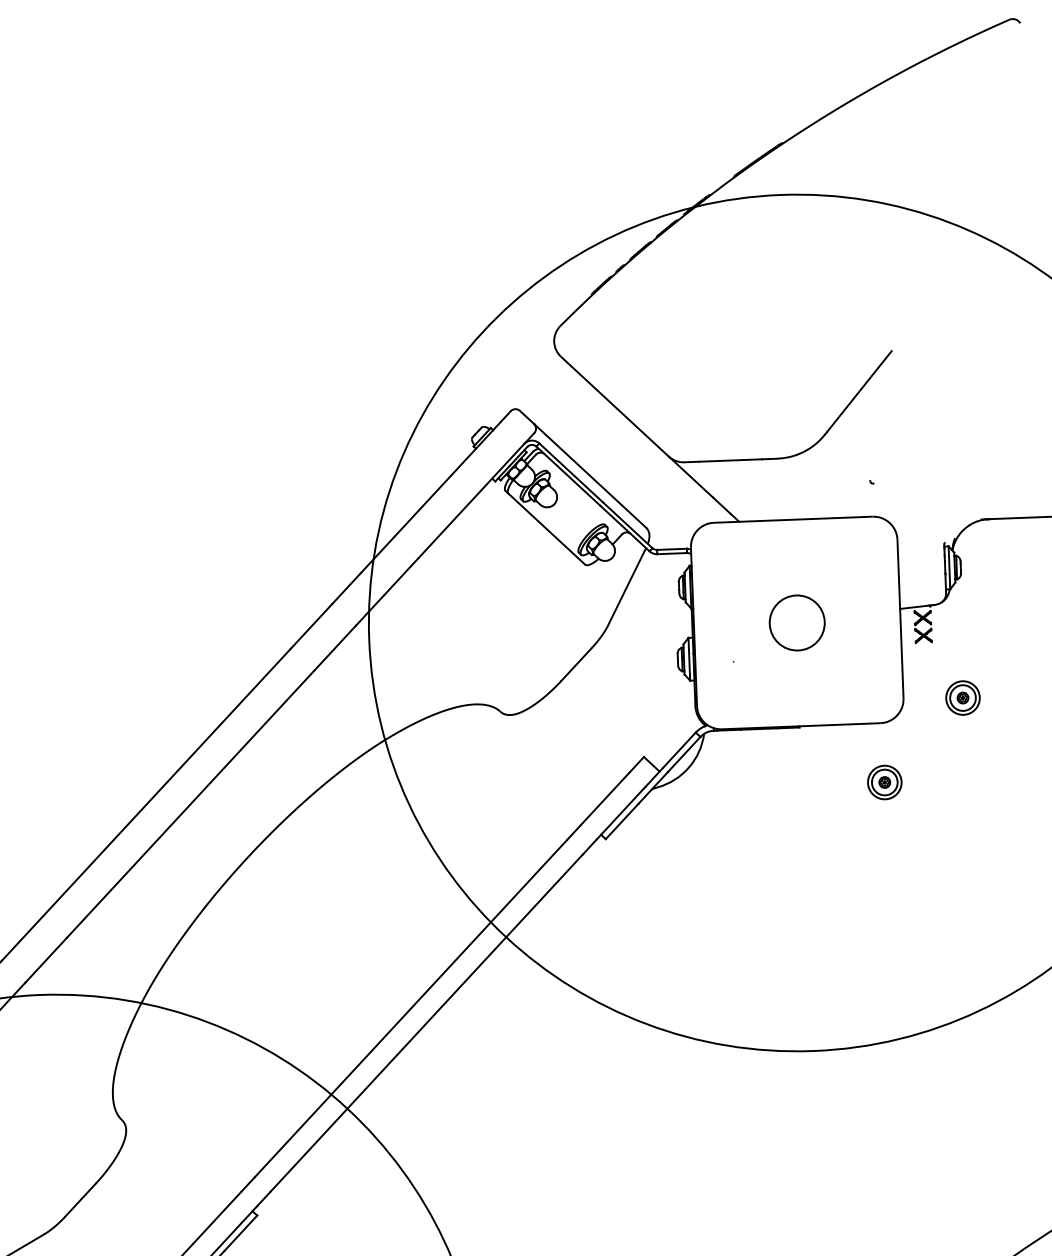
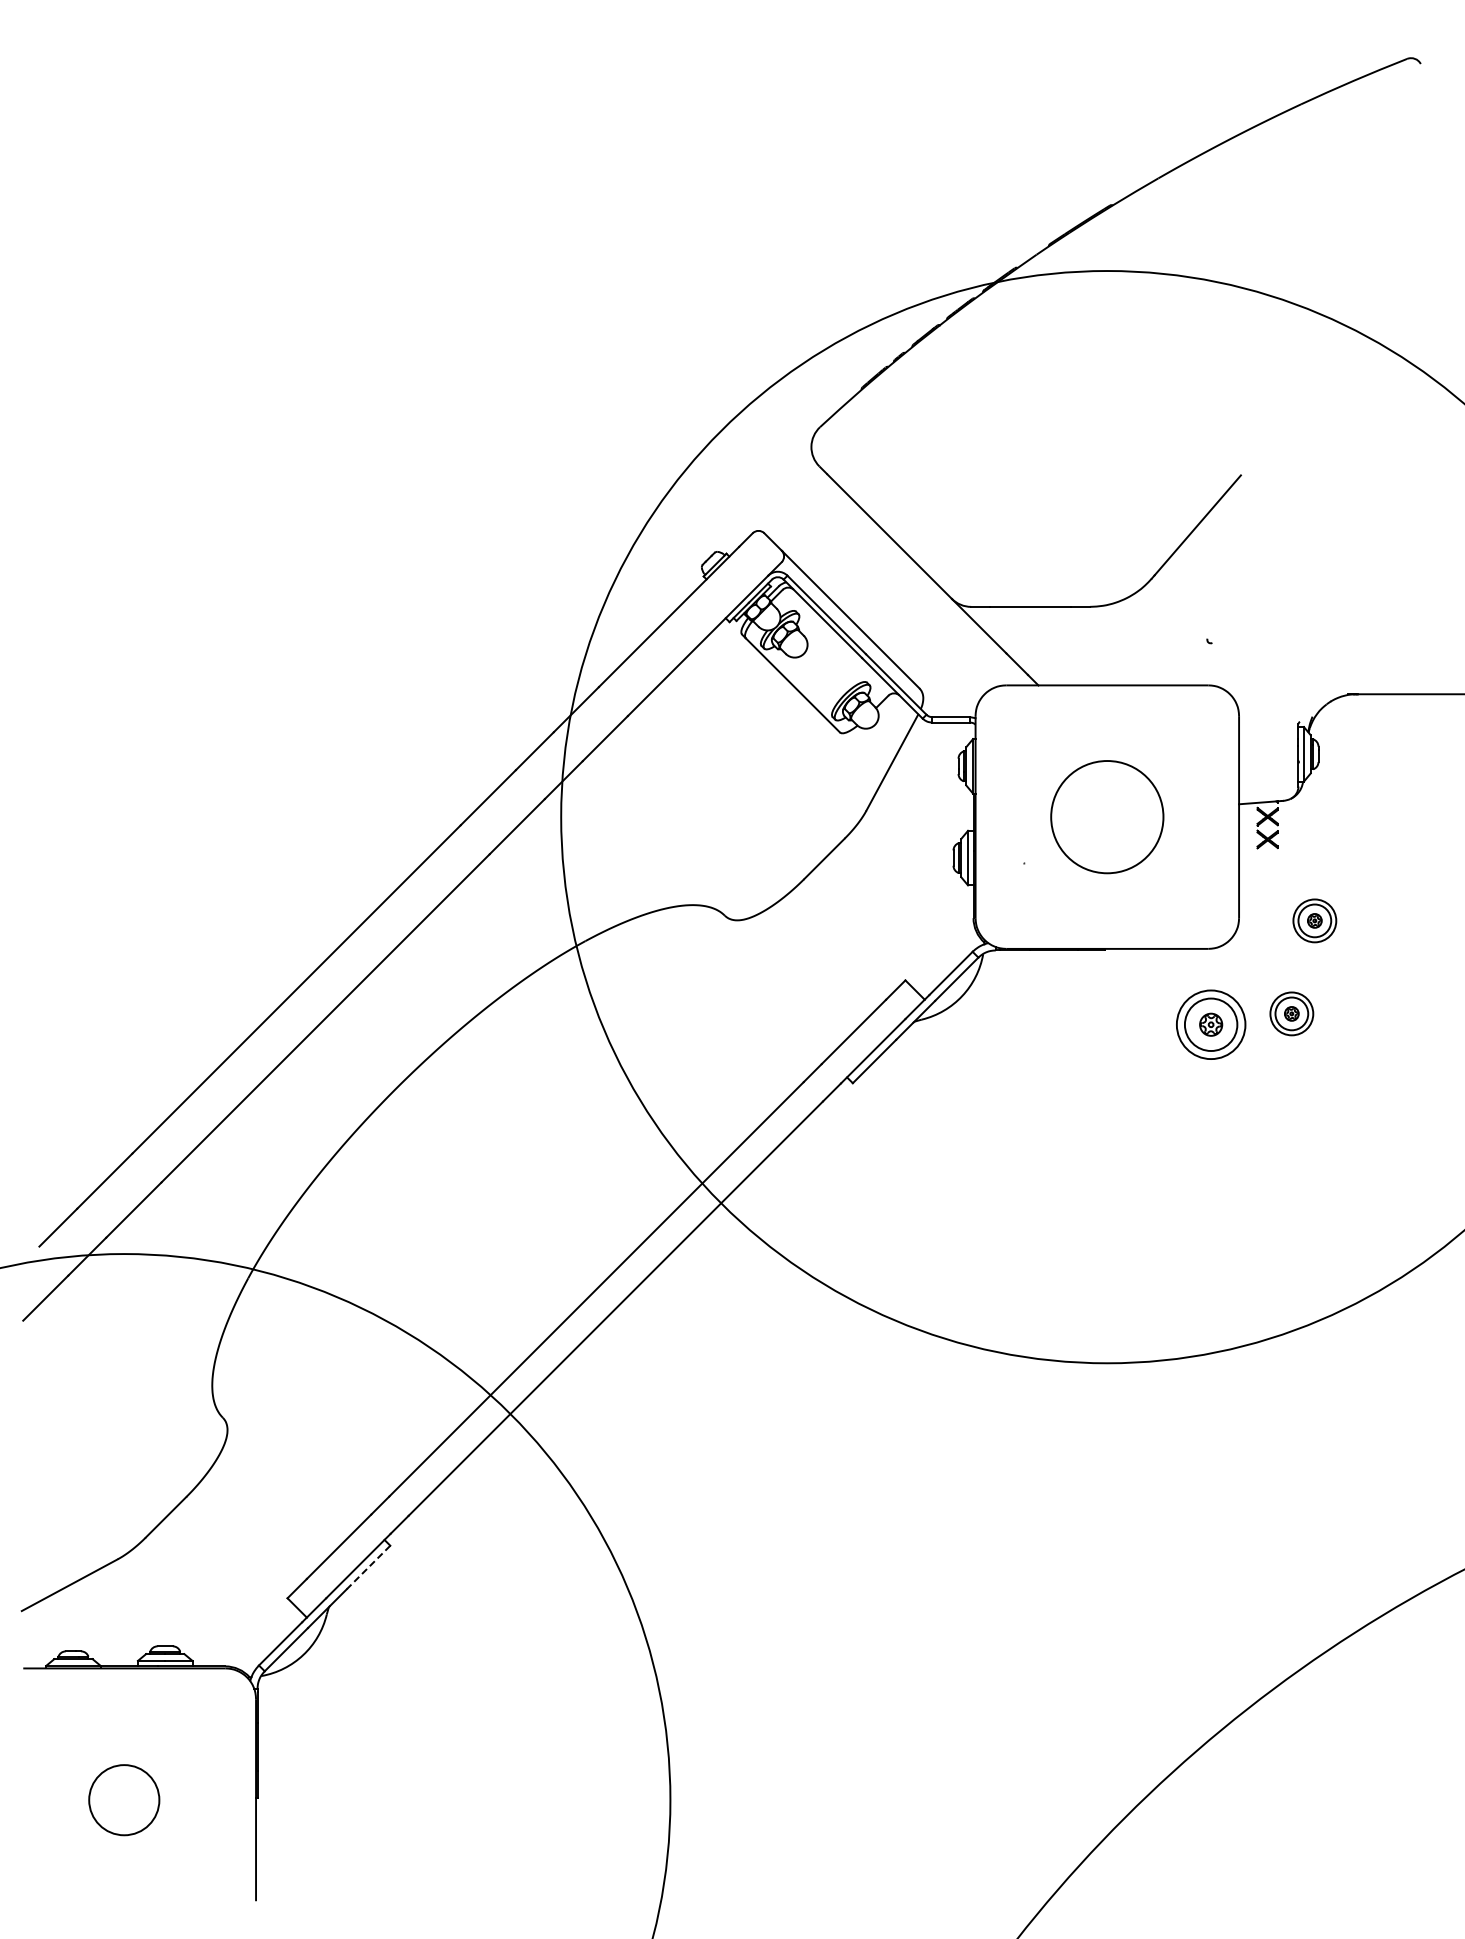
circle: (797, 623) -> (1107, 817), size x1.6
part: (947, 771) -> (1291, 1013), added
part: (884, 782) -> (1210, 1024), size x1.6
line: (240, 1233) -> (368, 1567), solid -> dashed

